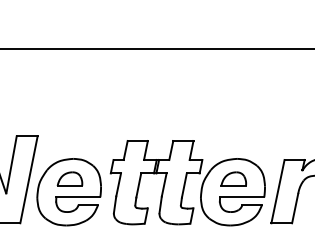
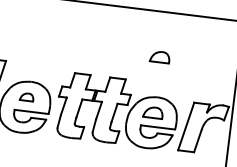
part: (233, 106) -> (159, 56), added
part: (69, 178) -> (26, 96), size x0.7

